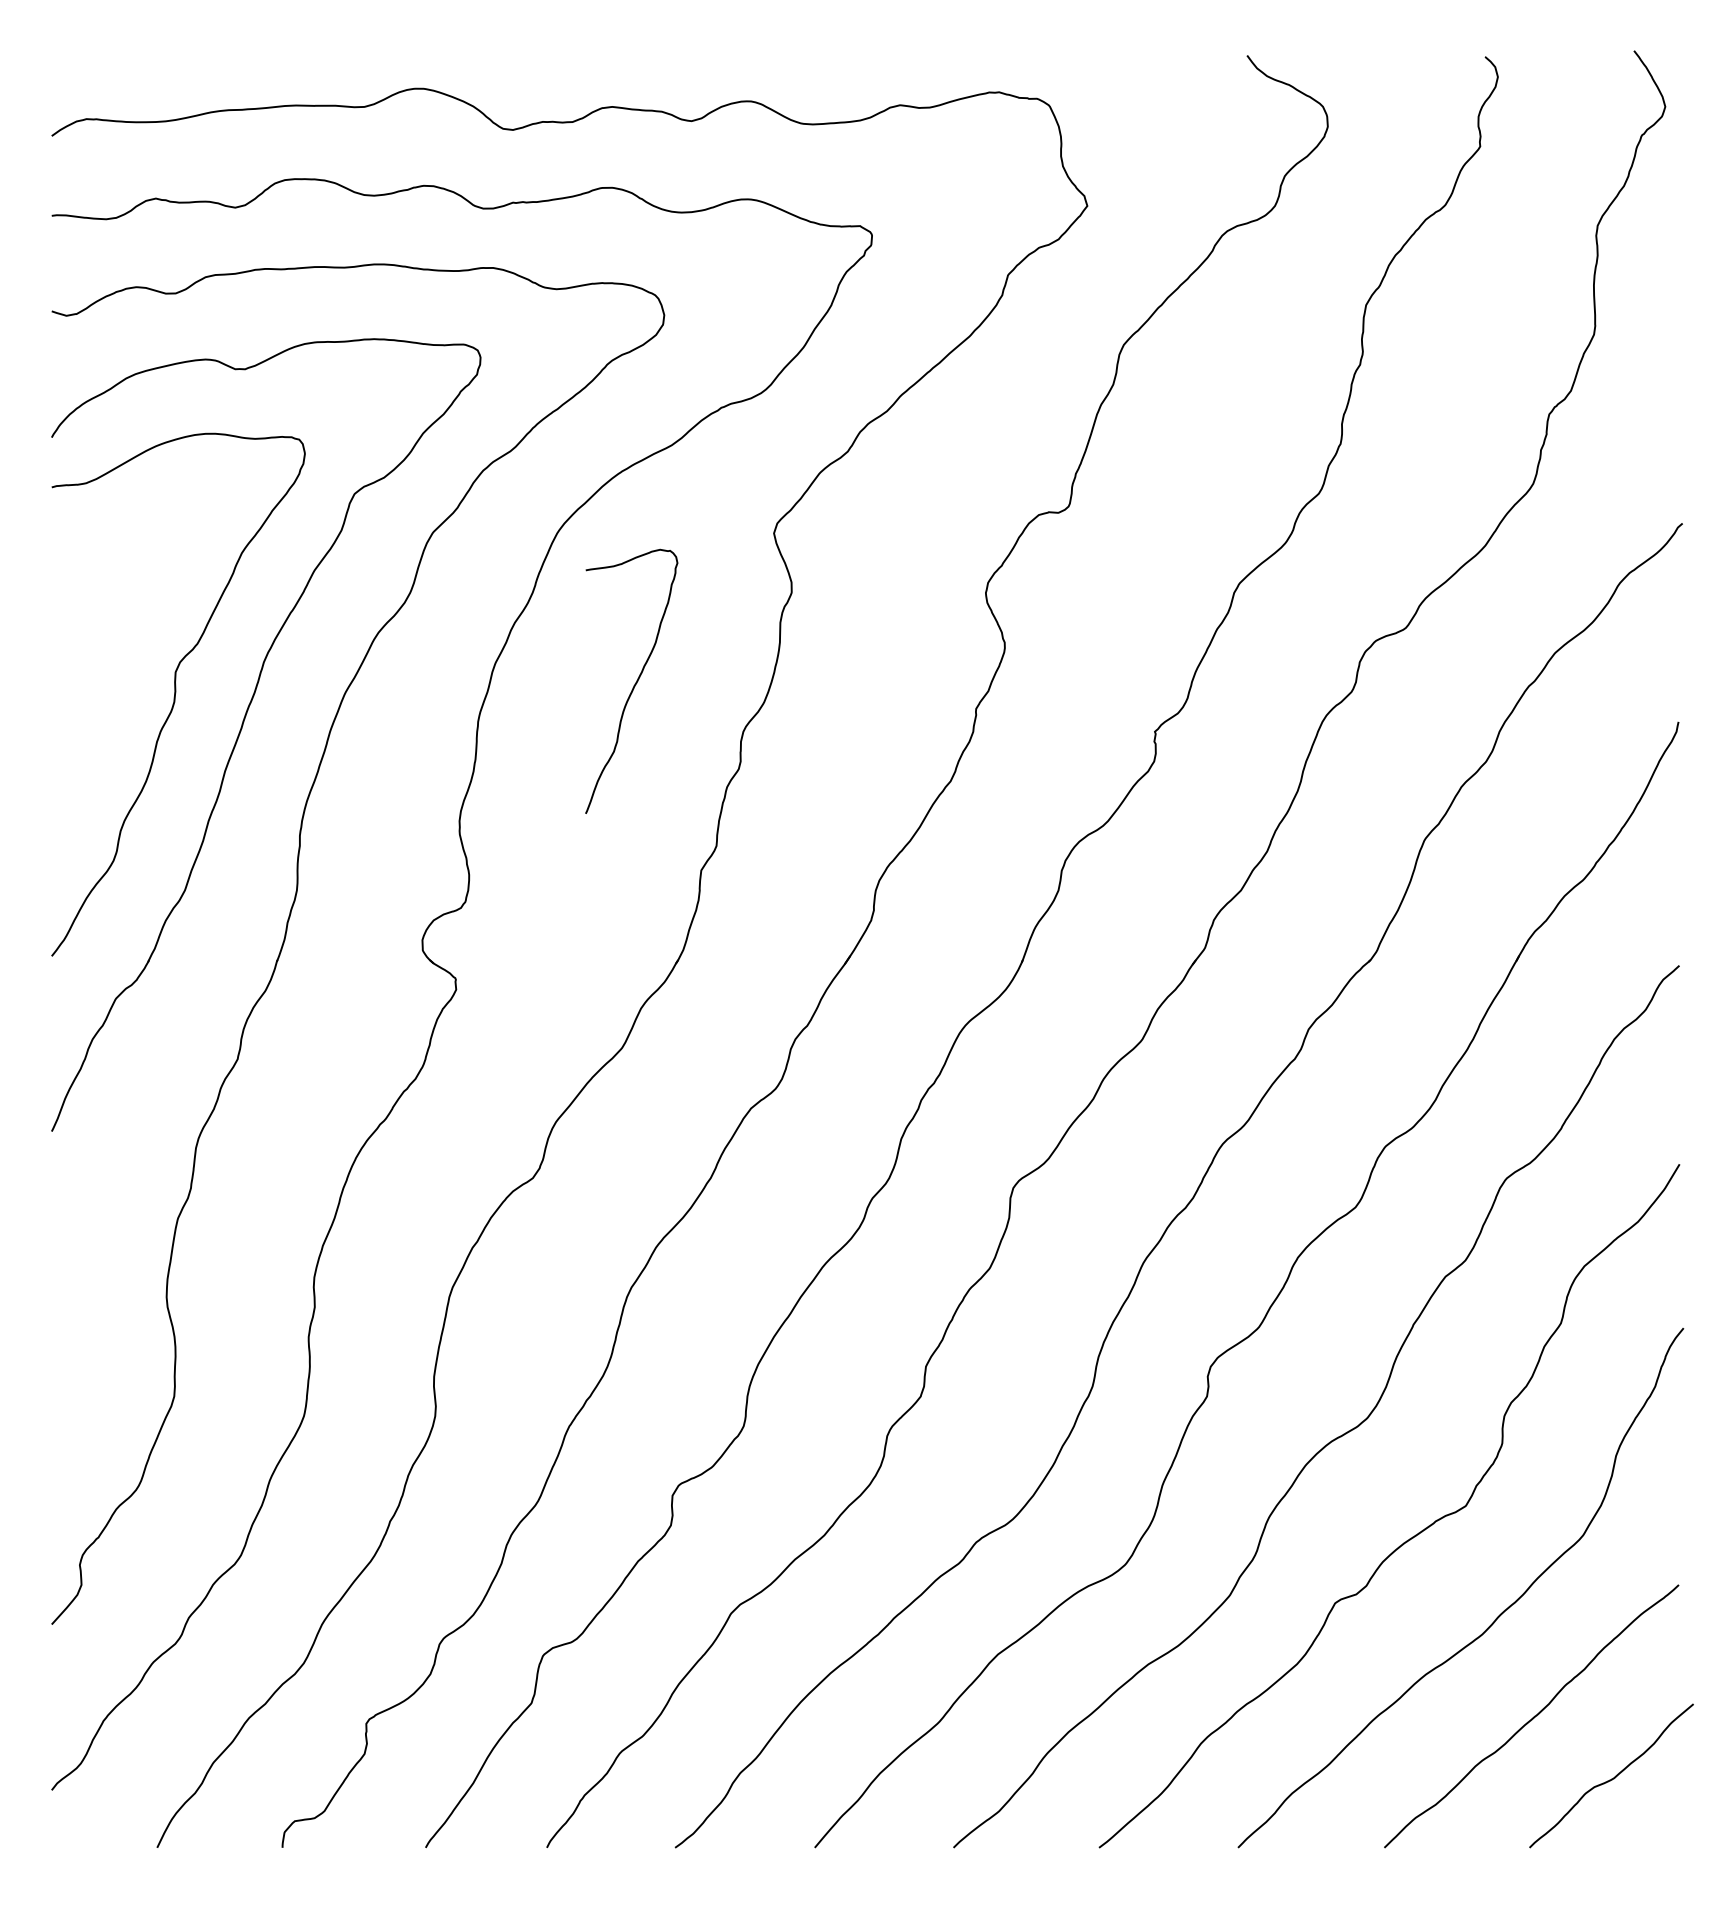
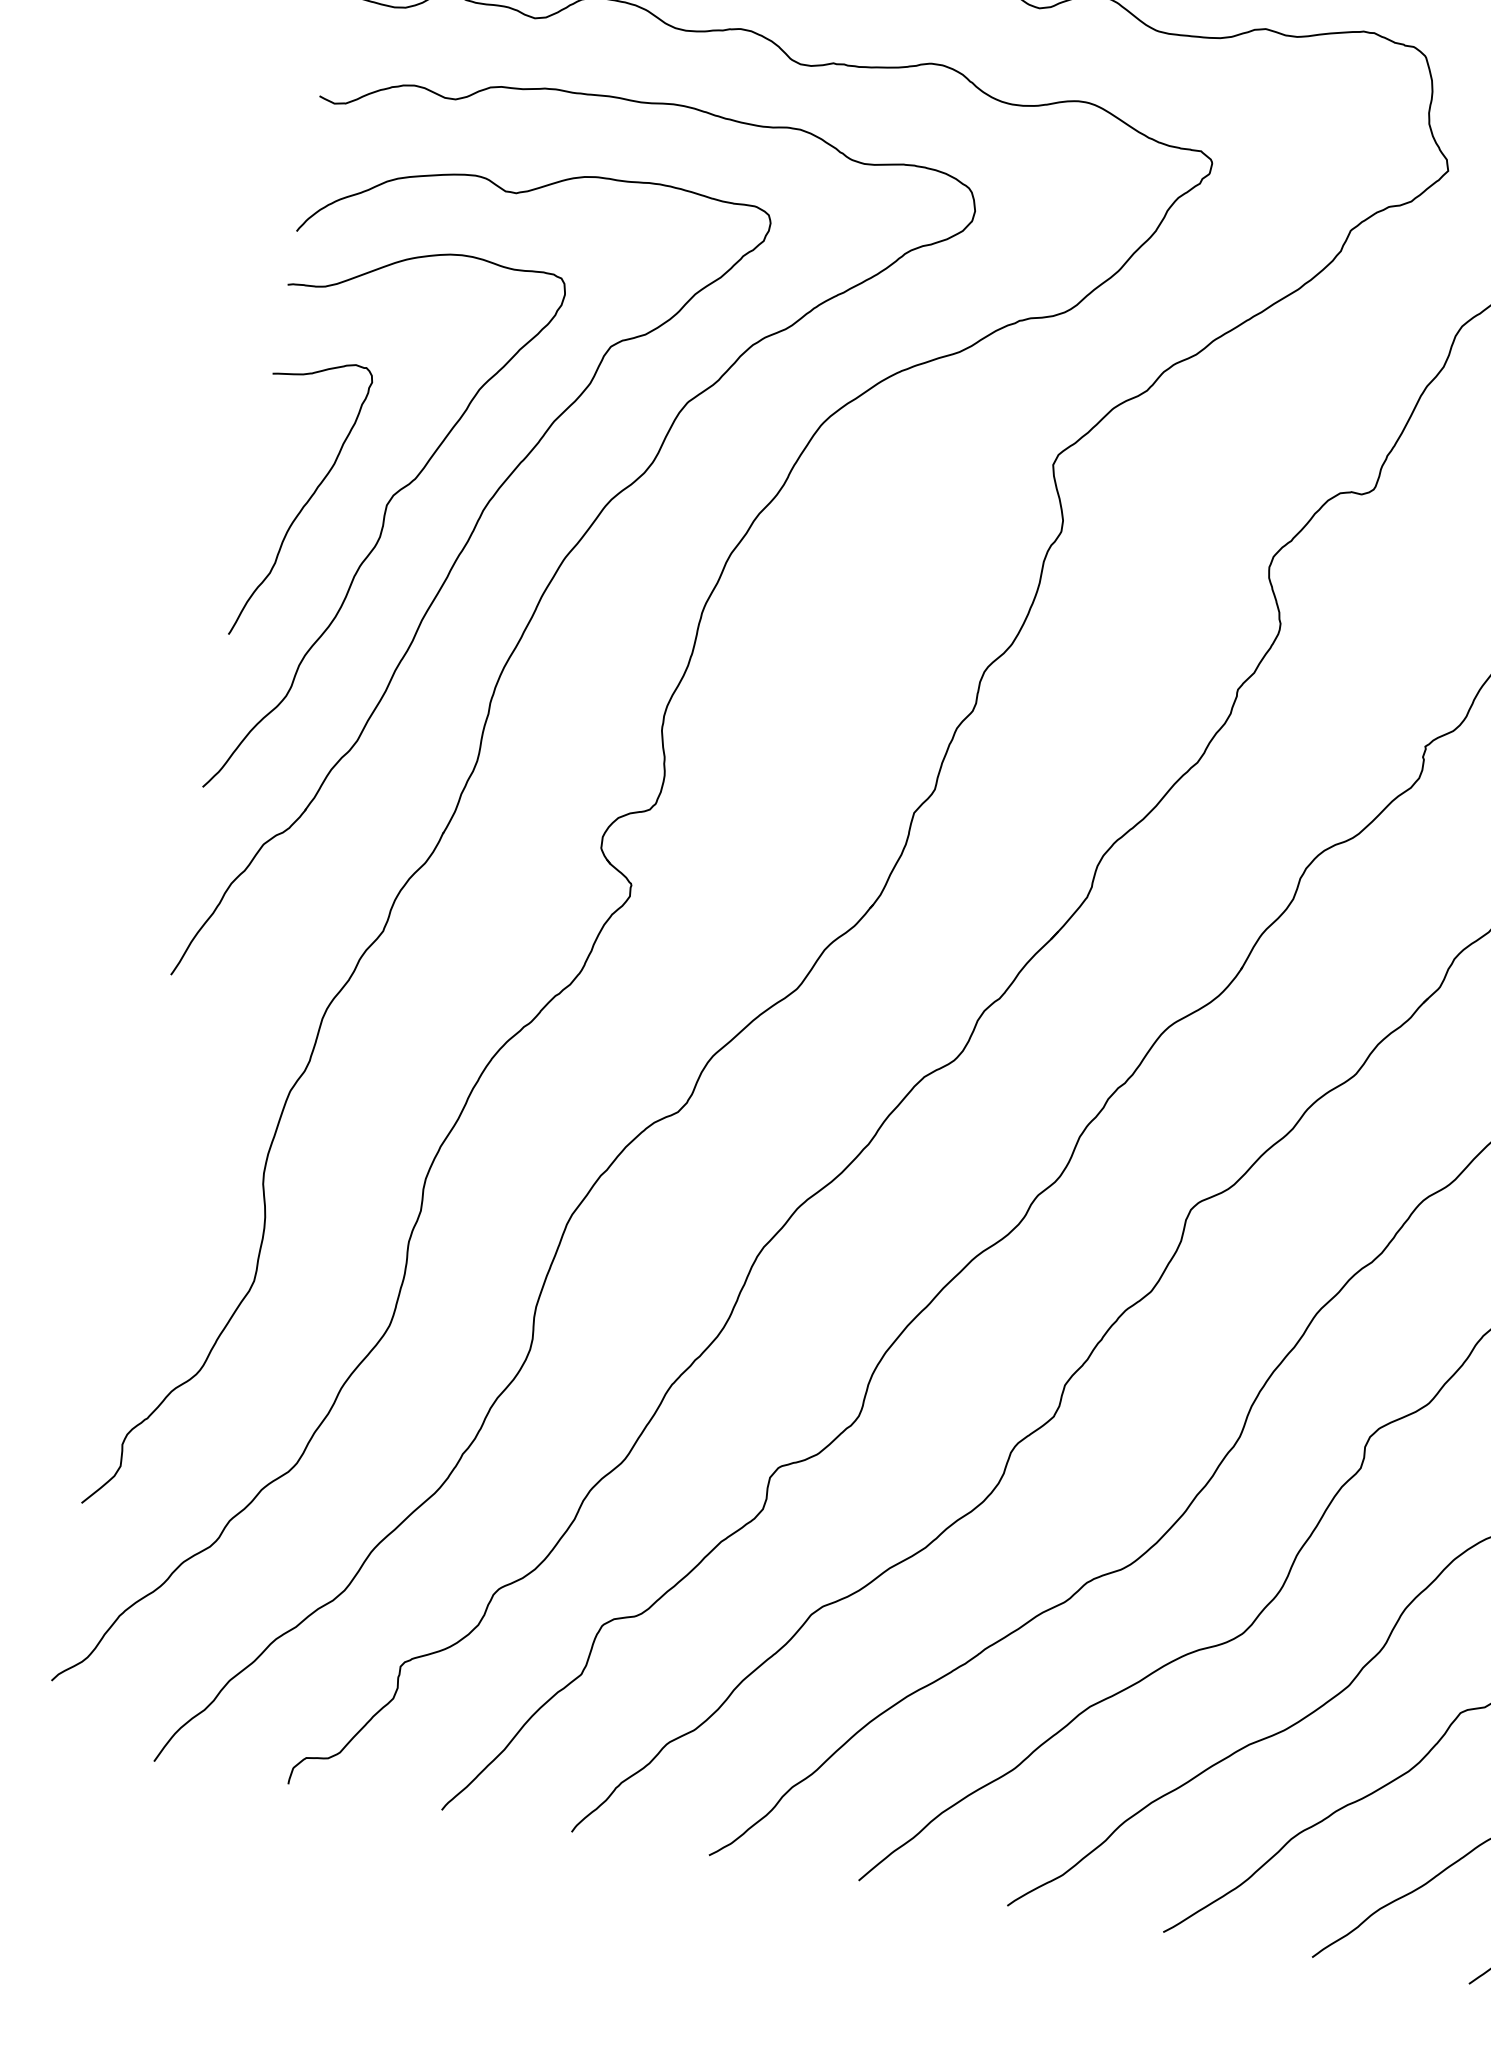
curve: (635, 682) -> (305, 502), moved

